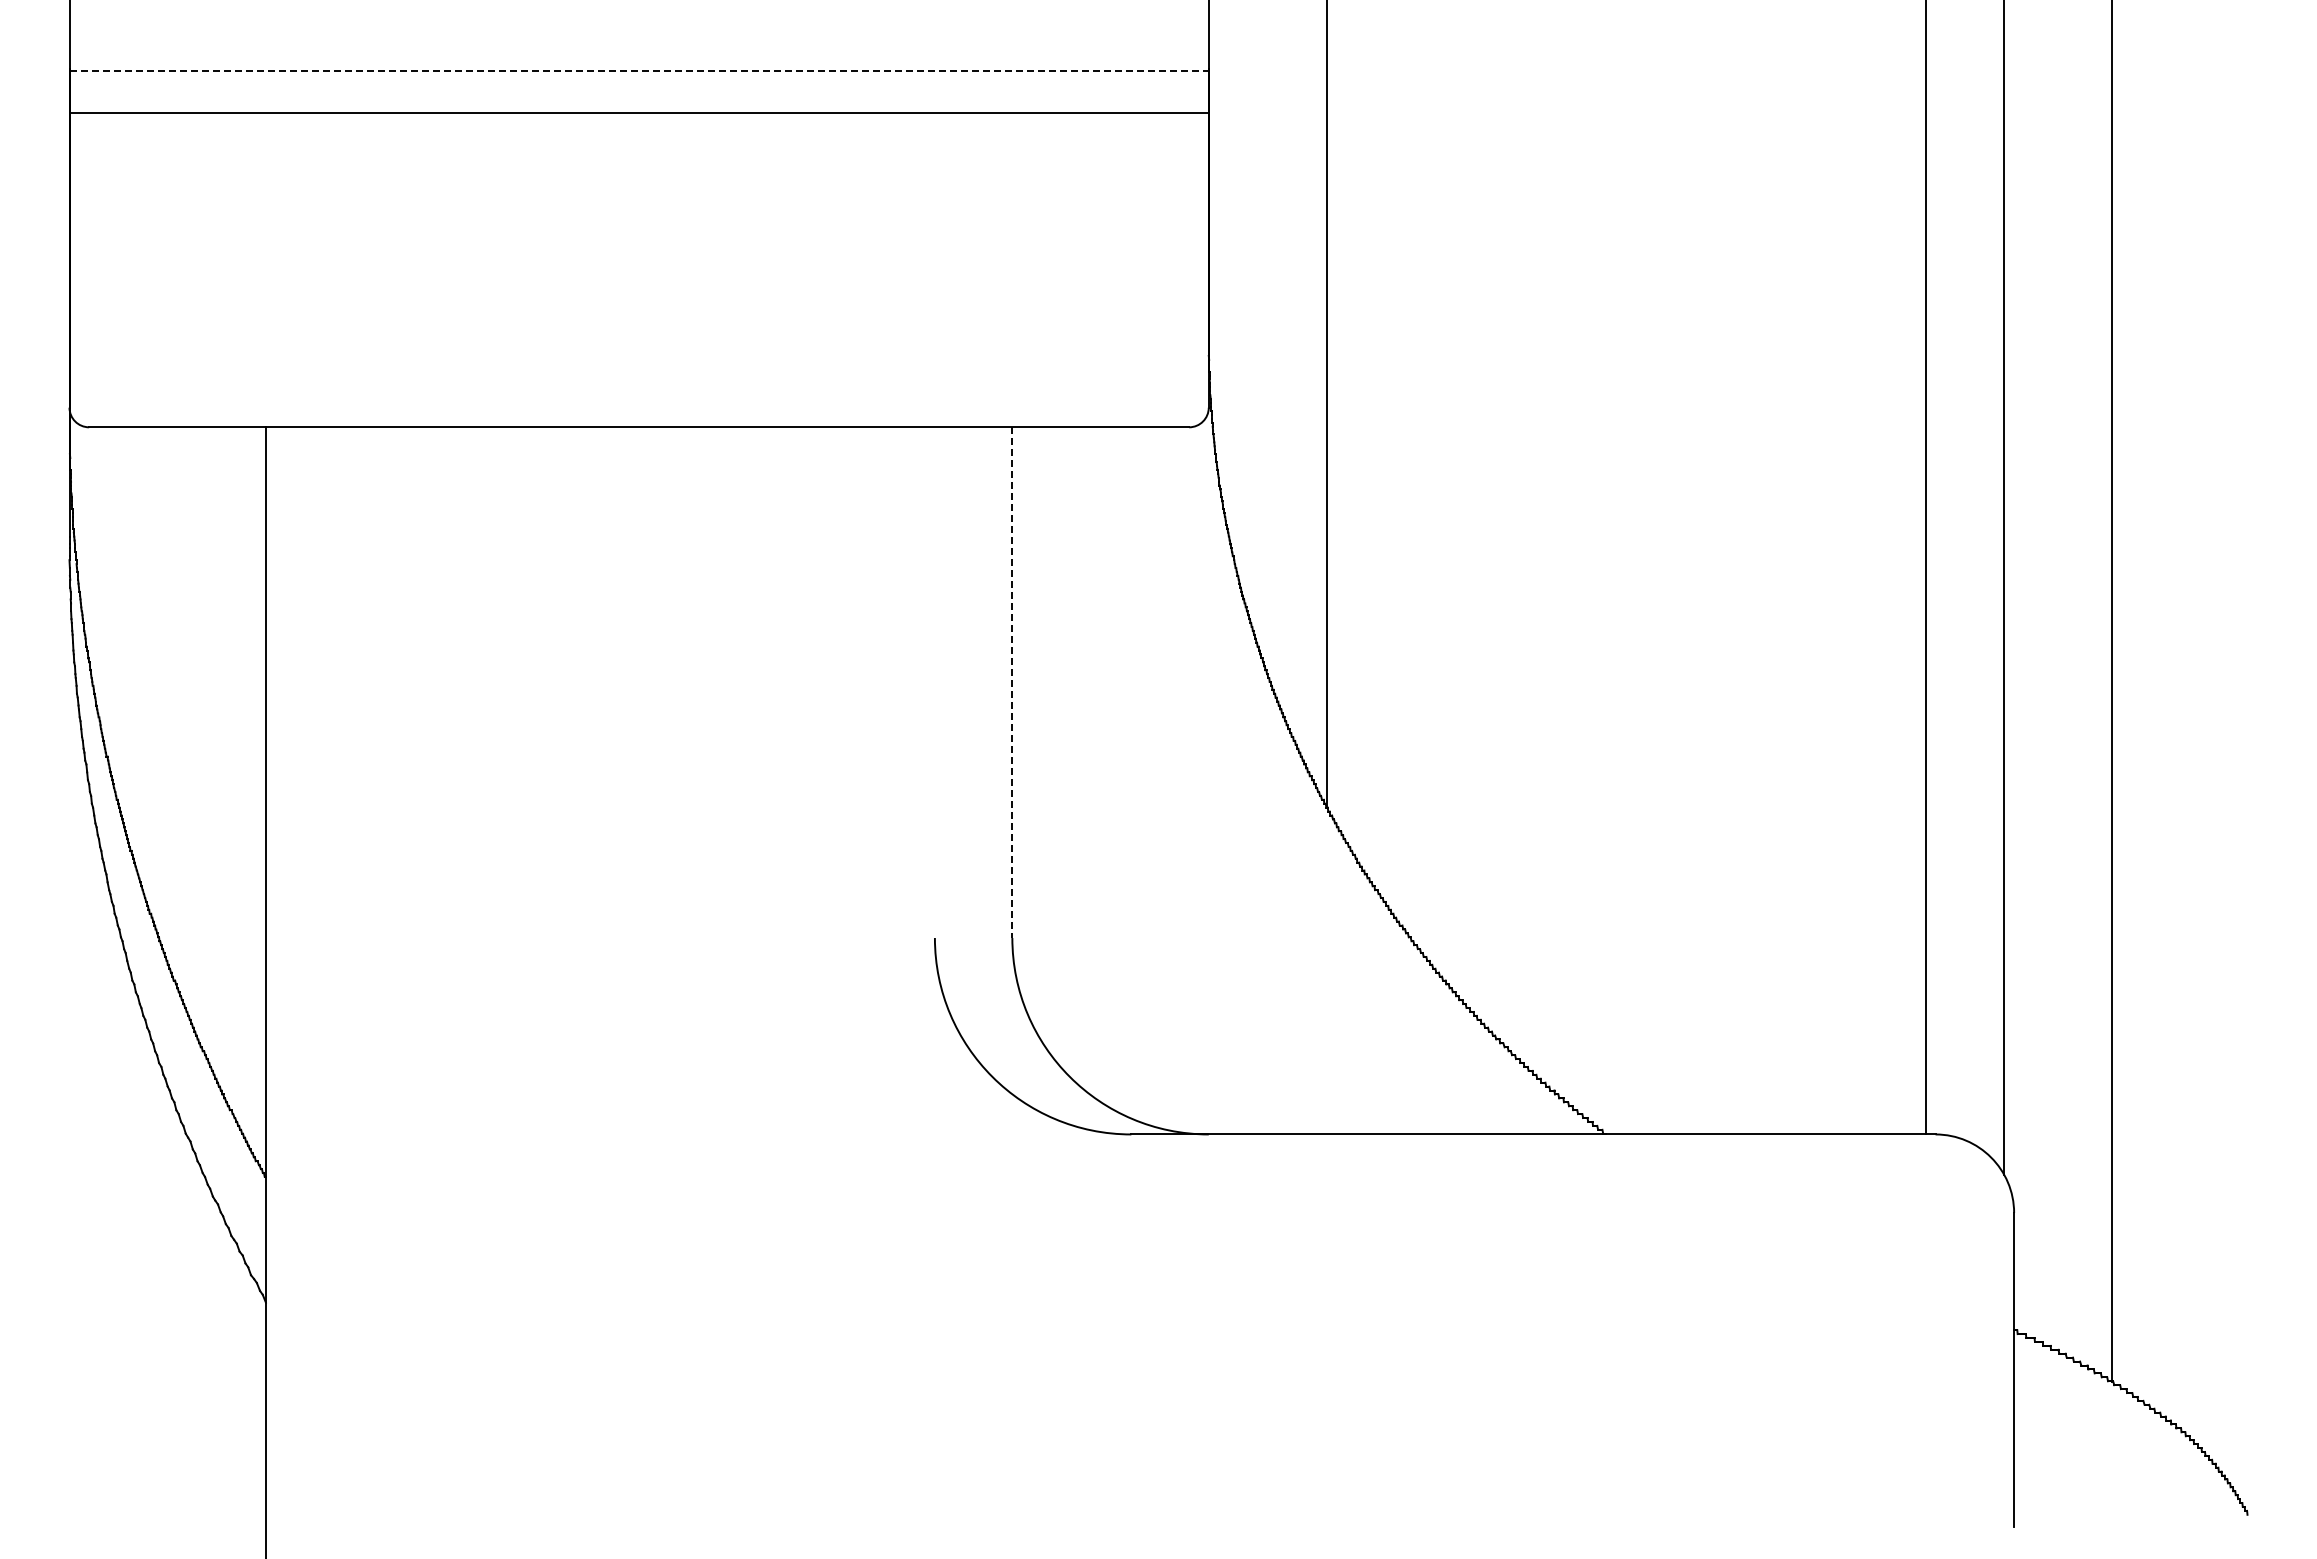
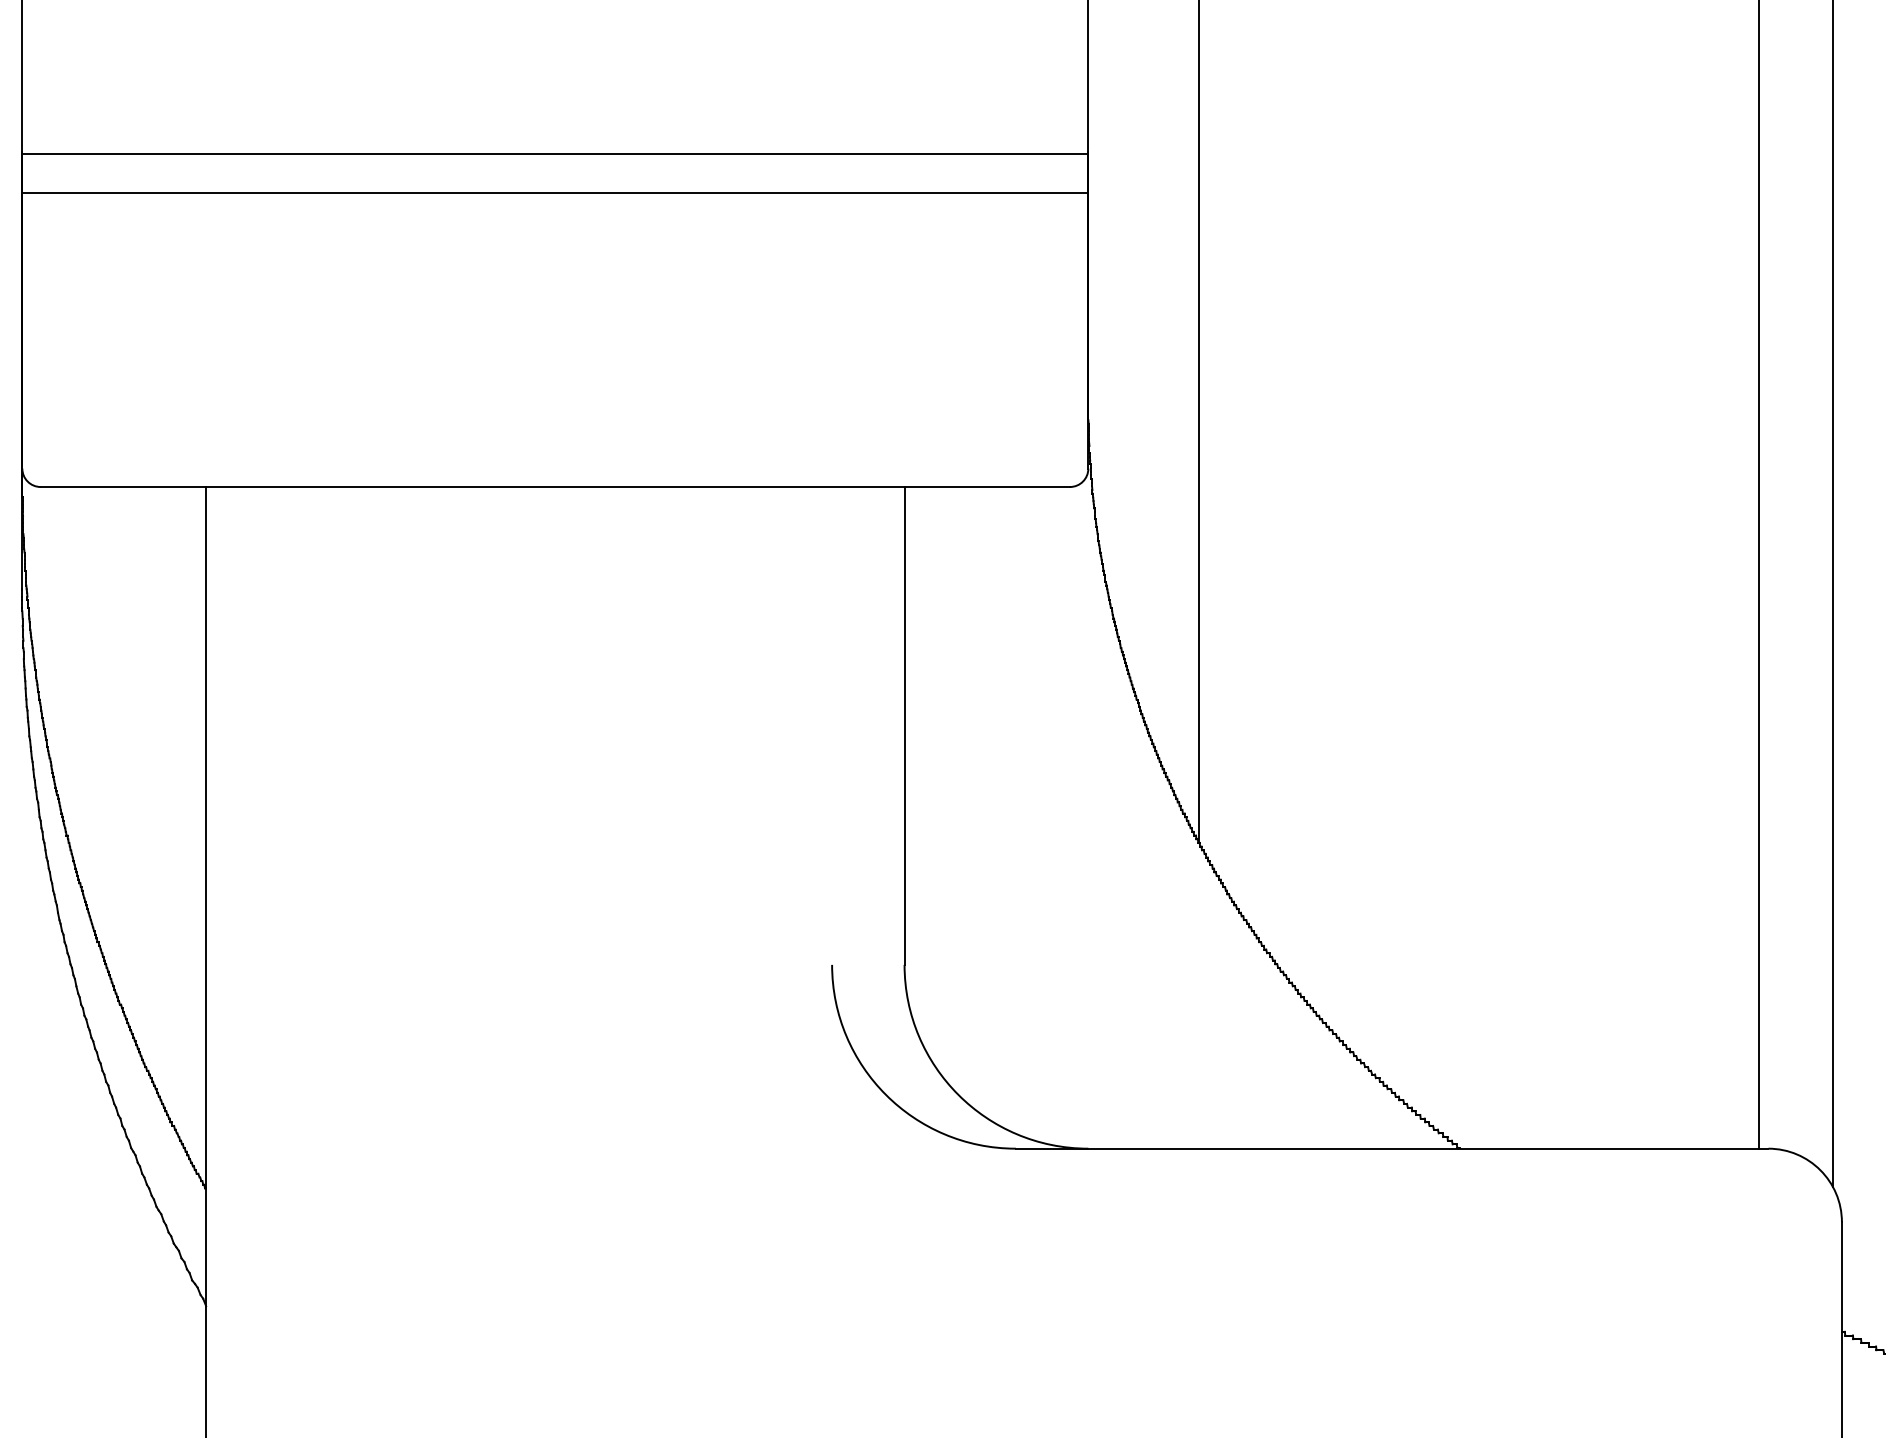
line: (639, 71) -> (555, 154), dashed -> solid
line: (1012, 683) -> (904, 726), dashed -> solid

